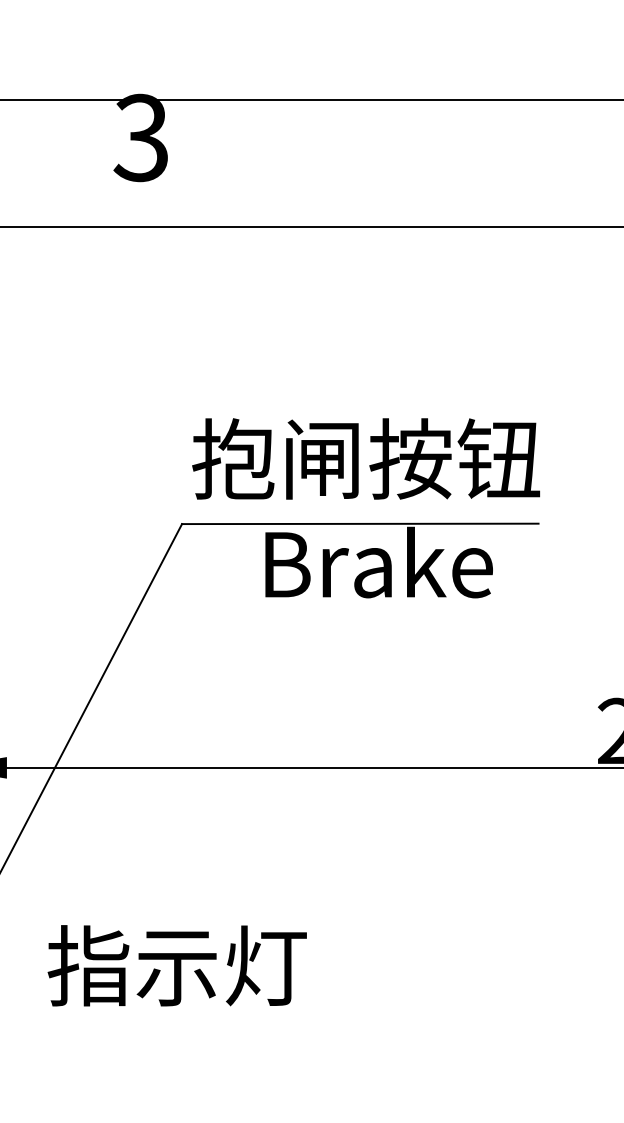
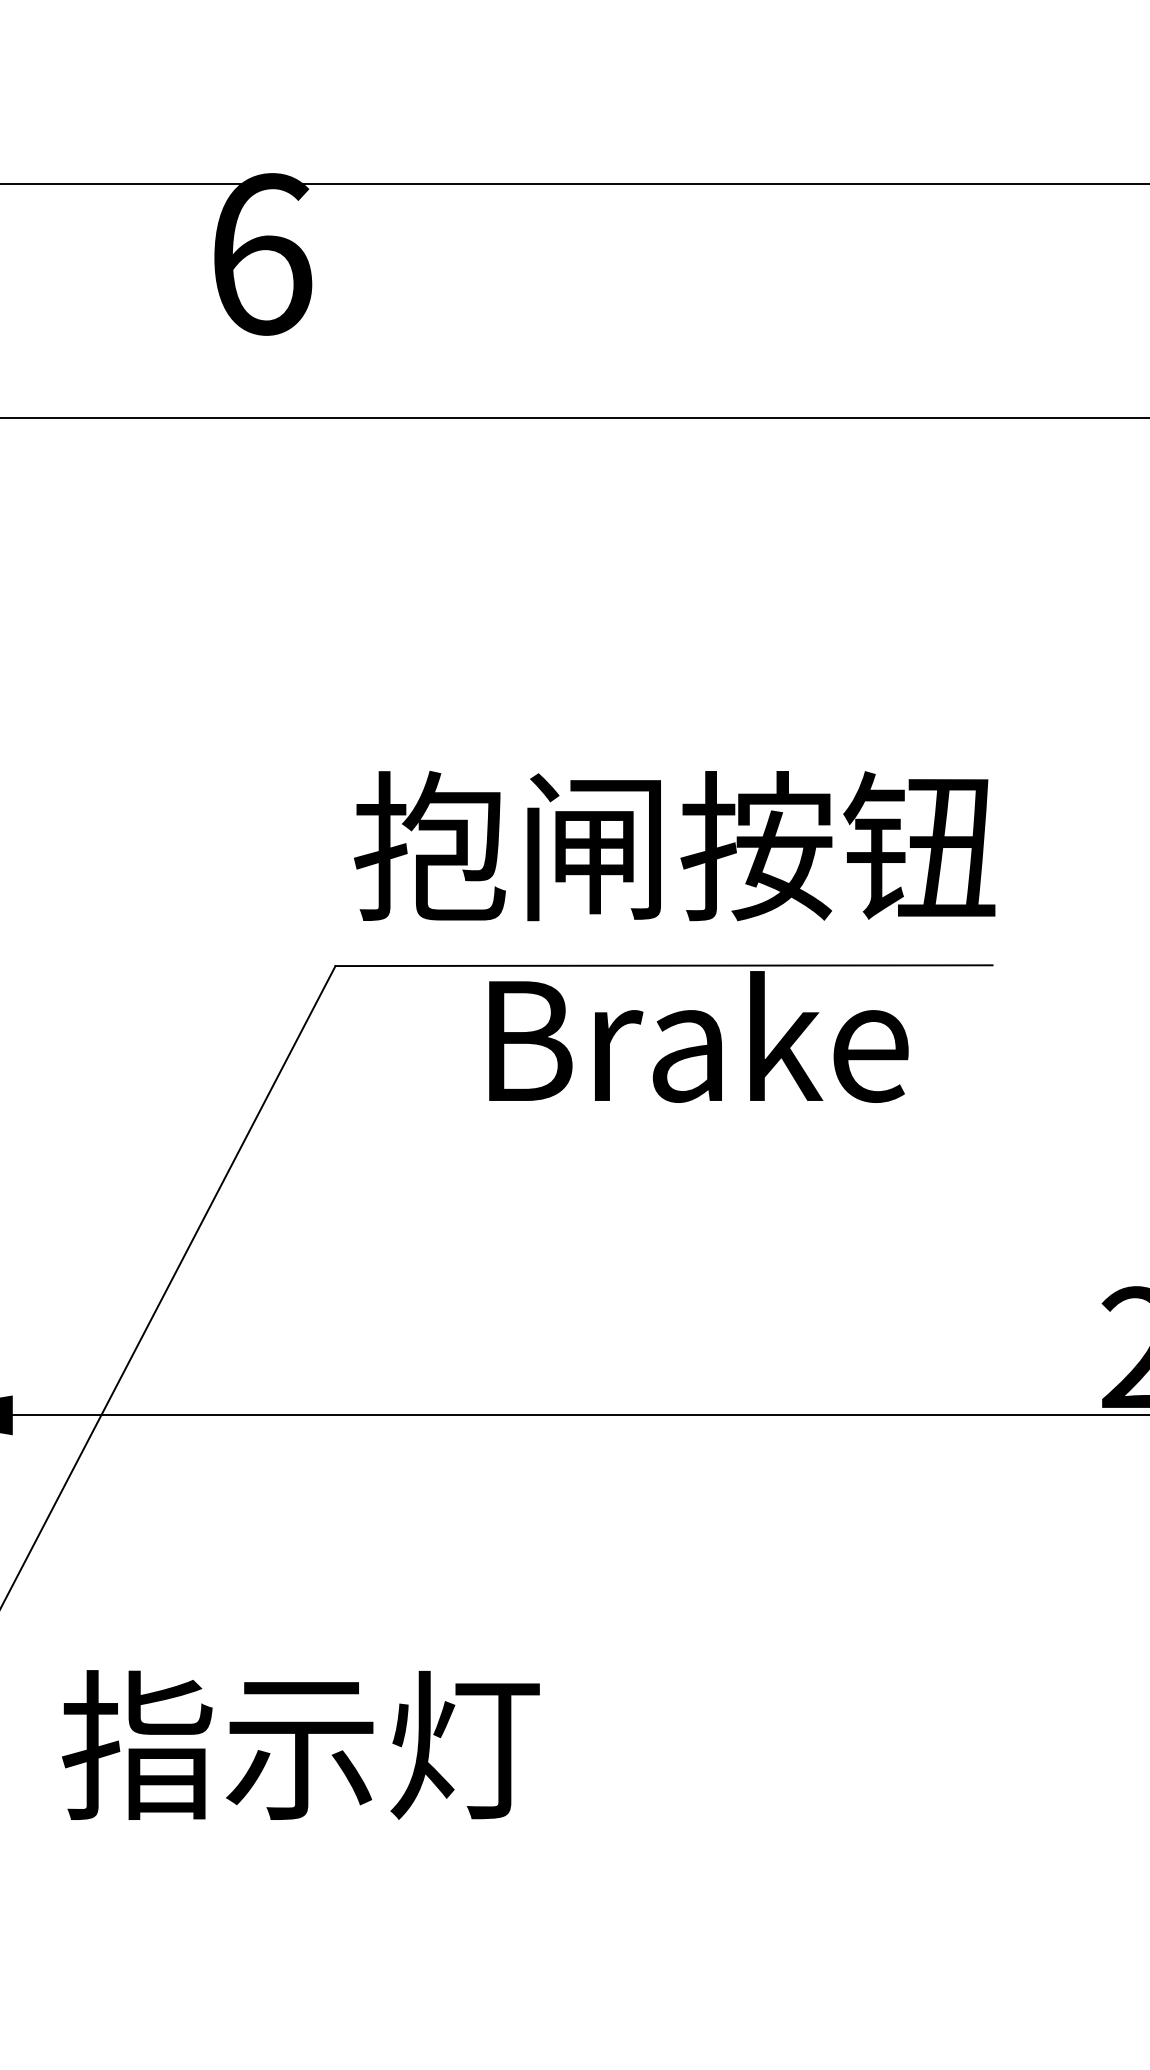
text: (141, 137) -> (260, 253), 3 -> 6
text: (176, 965) -> (299, 1744), moved

